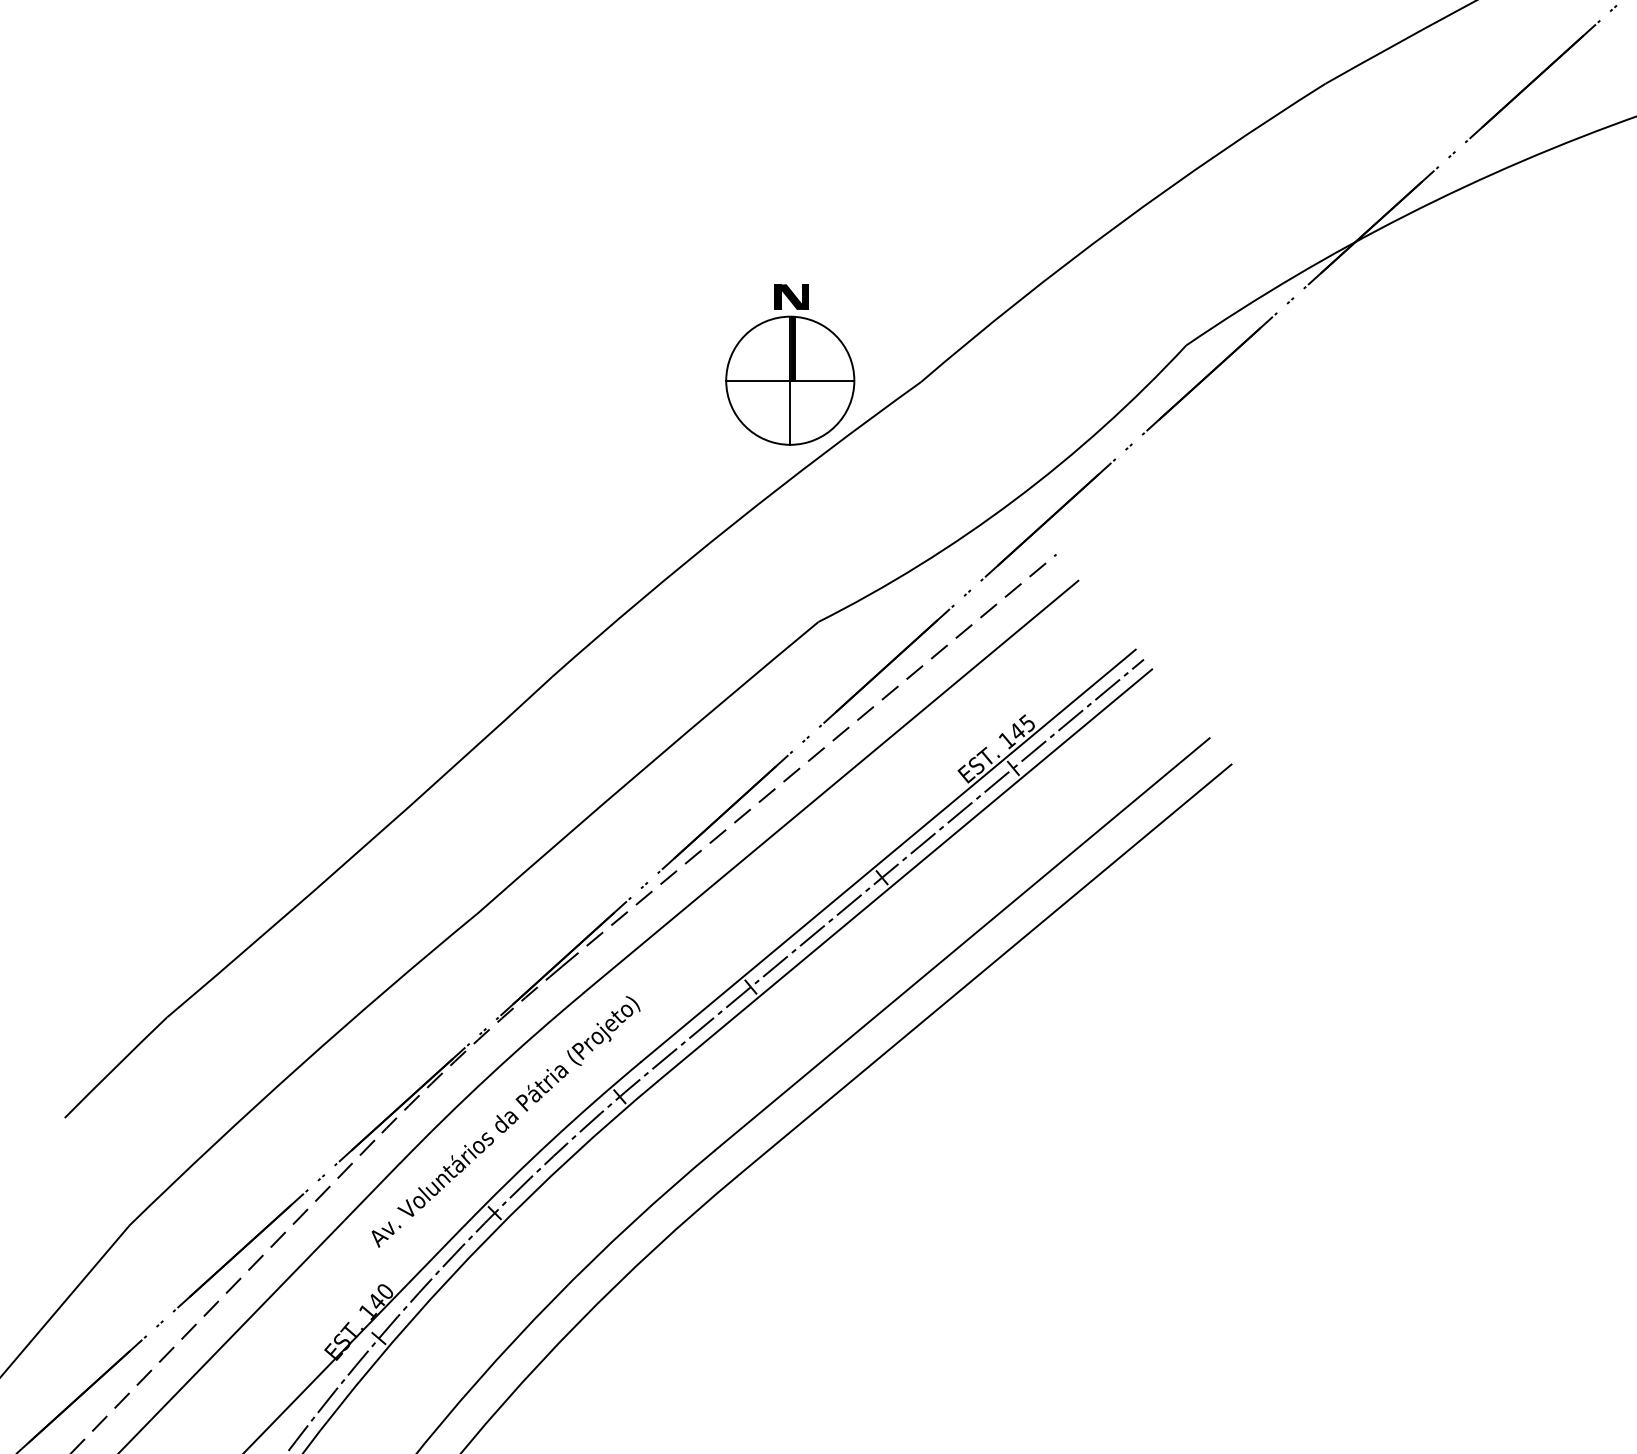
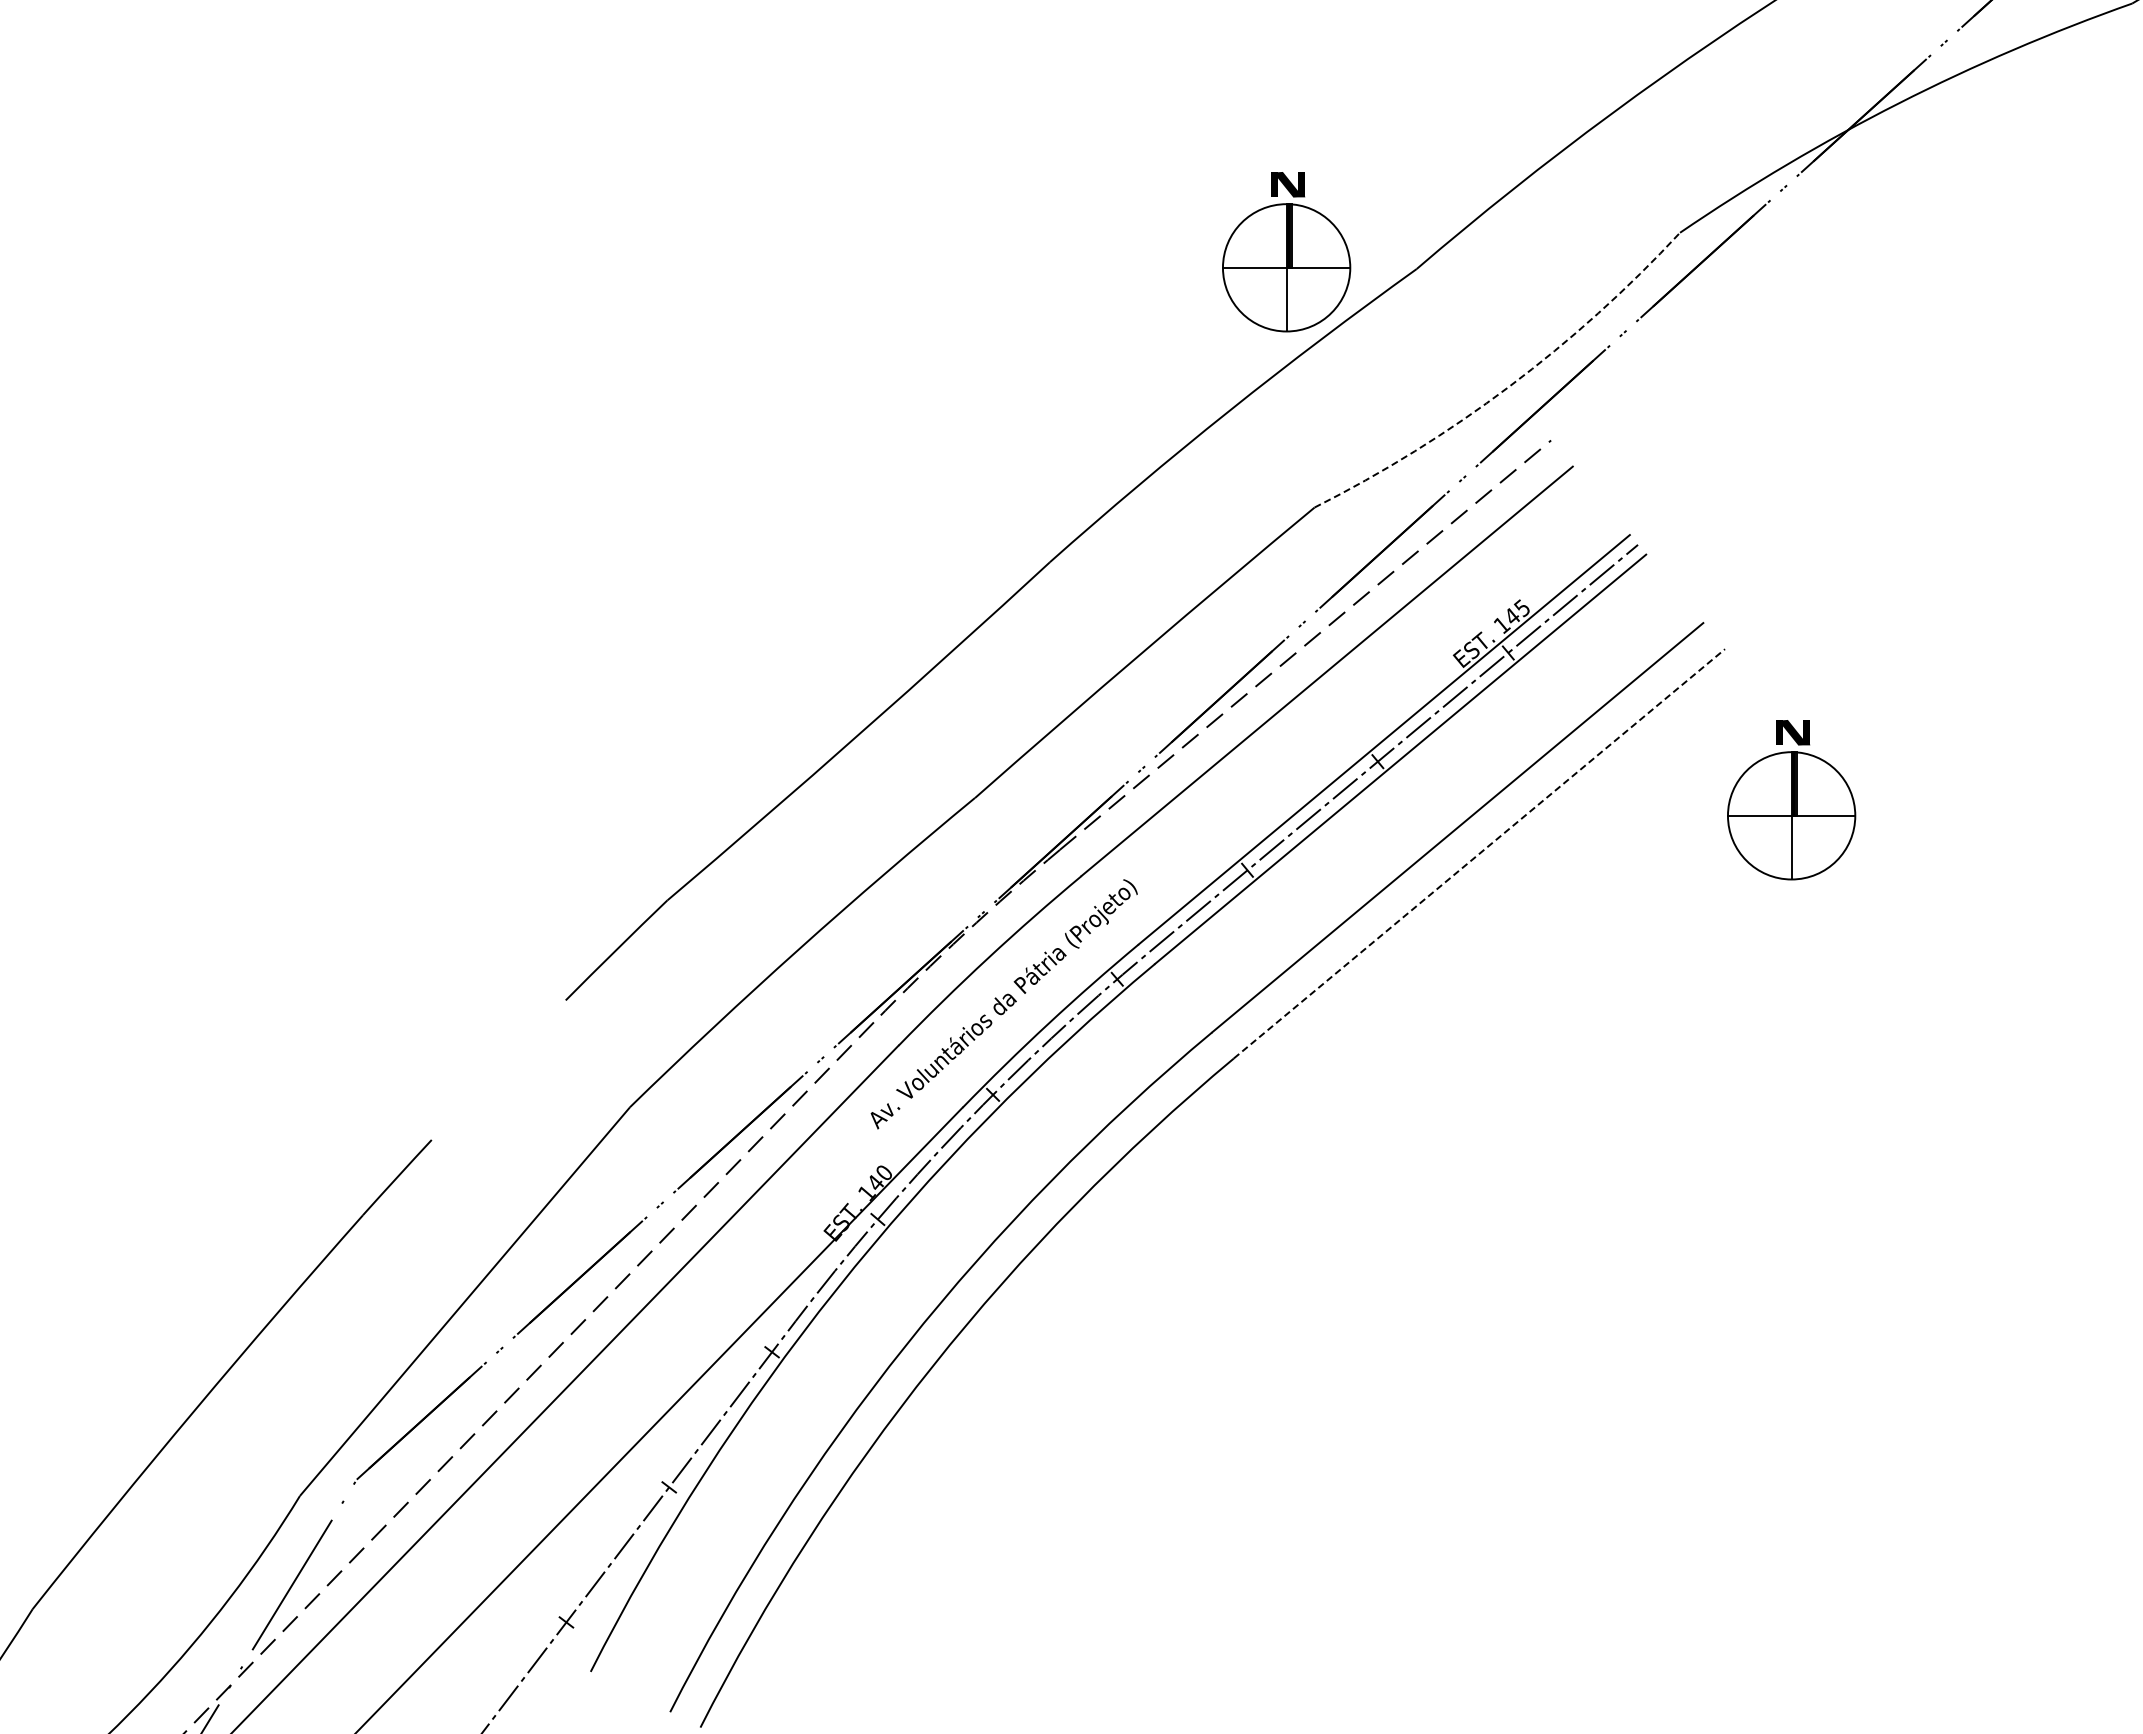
arc: (1014, 500) -> (1509, 386), solid -> dashed
part: (1298, 916) -> (1791, 800), added
line: (984, 970) -> (1479, 853), solid -> dashed

